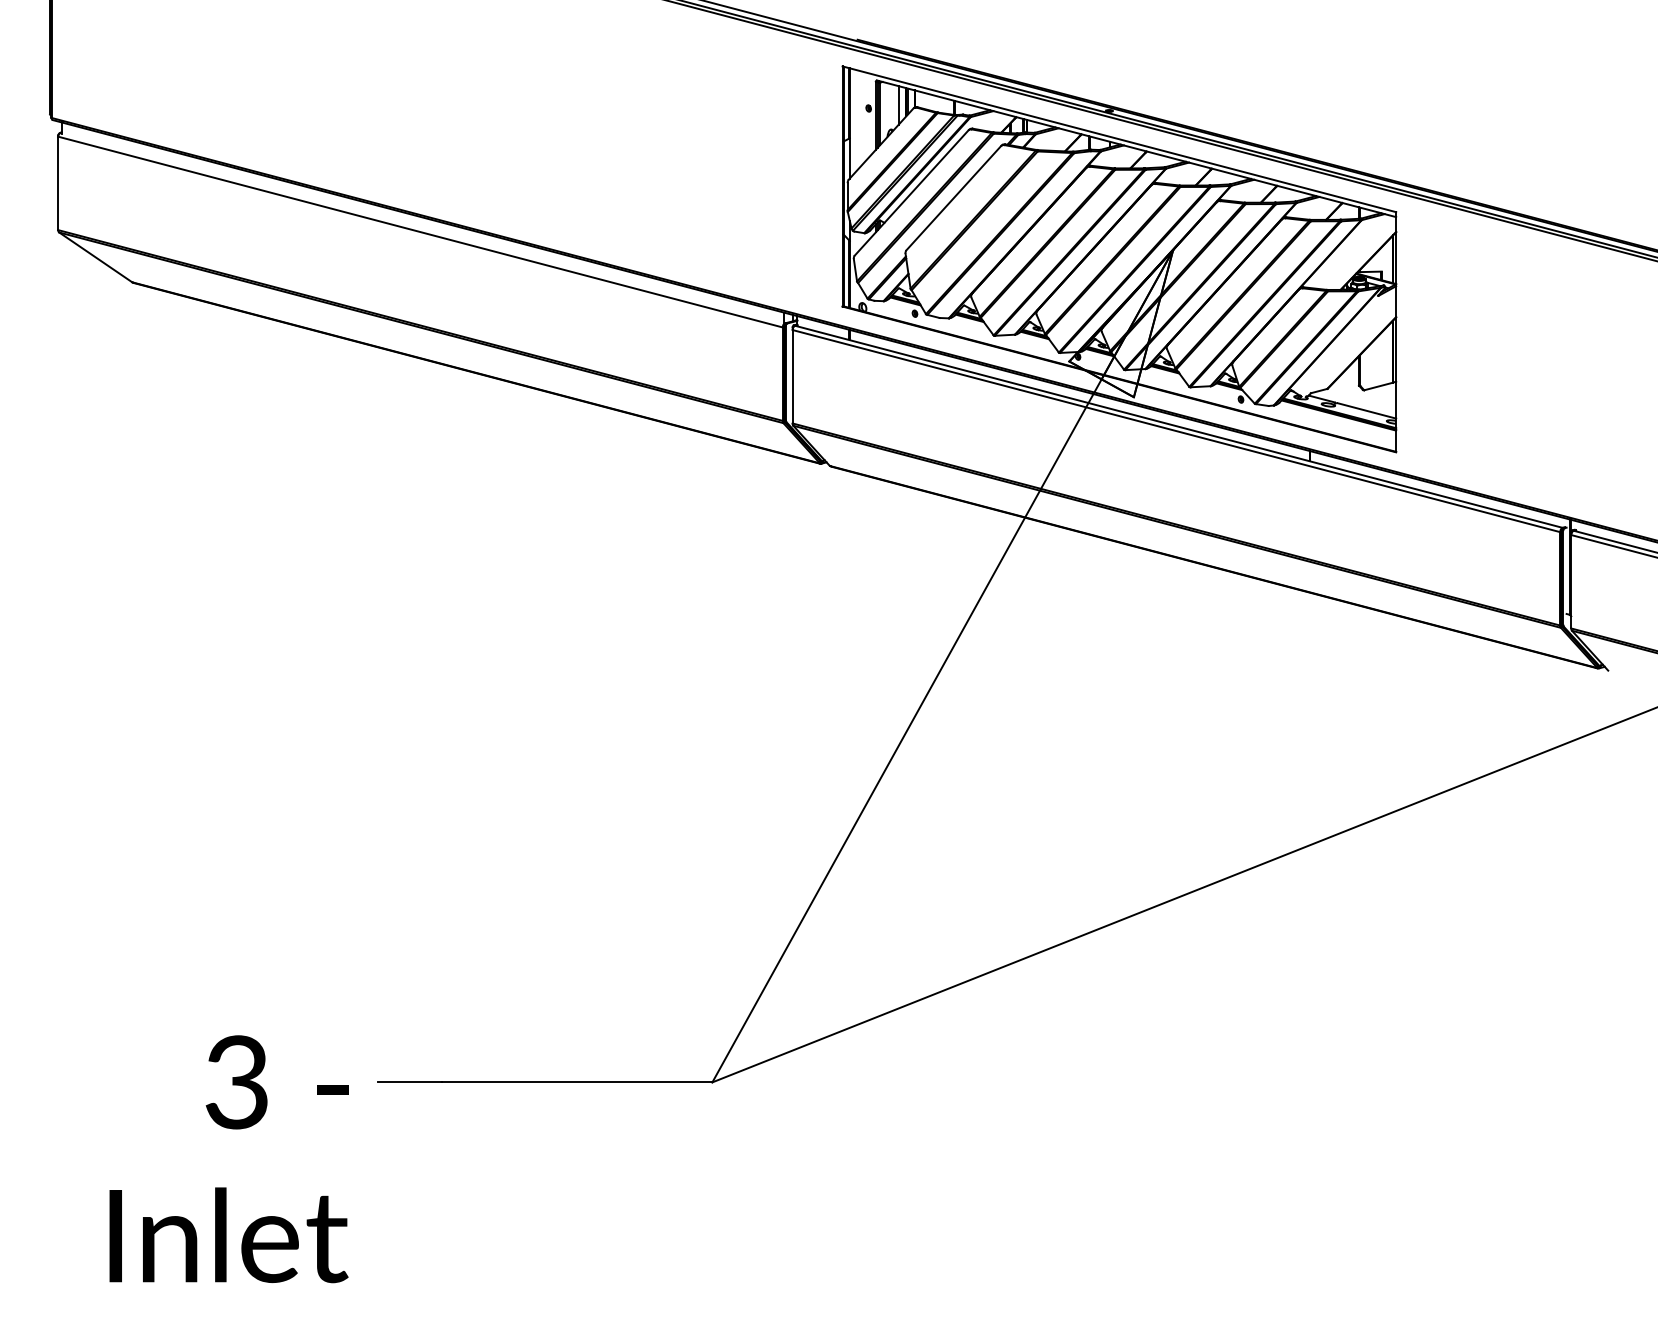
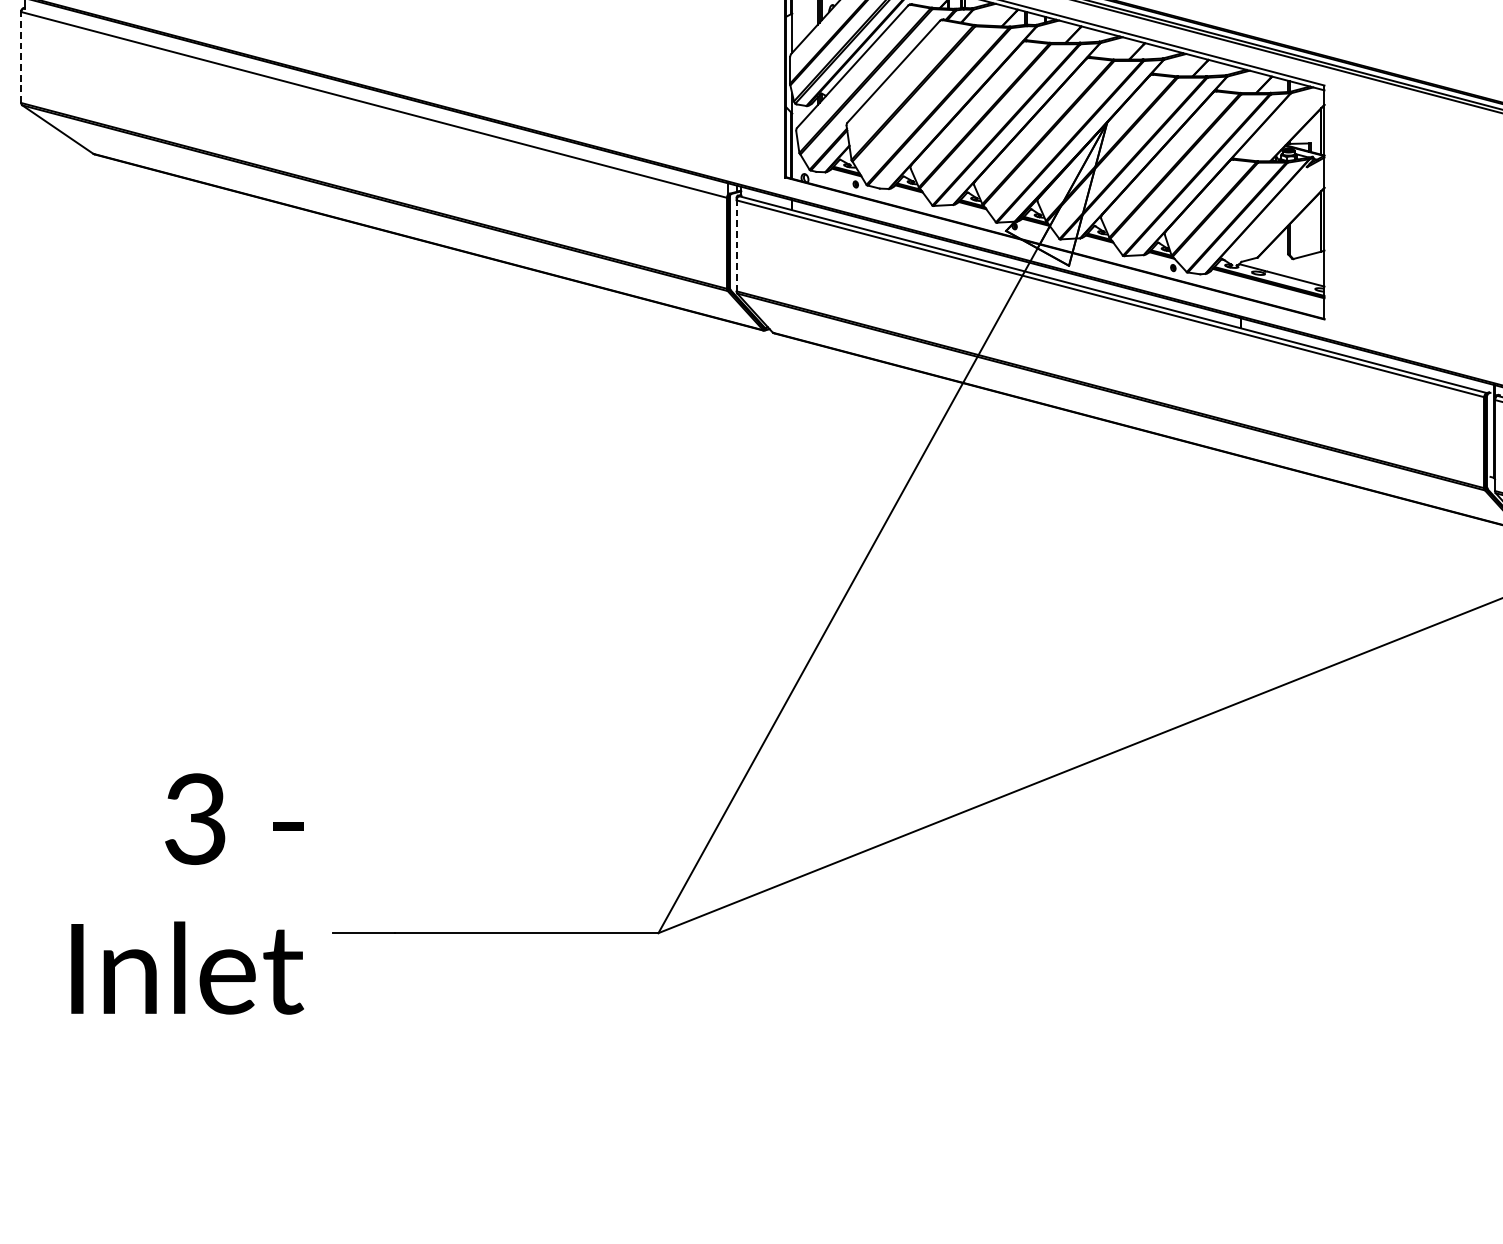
line: (58, 183) -> (21, 57), solid -> dashed
line: (792, 376) -> (736, 245), solid -> dashed
text: (228, 1159) -> (187, 894), moved

